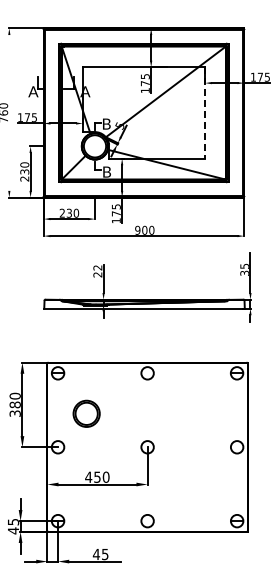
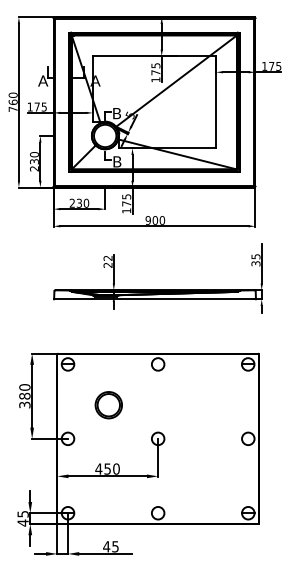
line: (8, 112) -> (18, 101), added
line: (205, 113) -> (216, 102), dashed -> solid
part: (86, 414) -> (108, 405), moved

